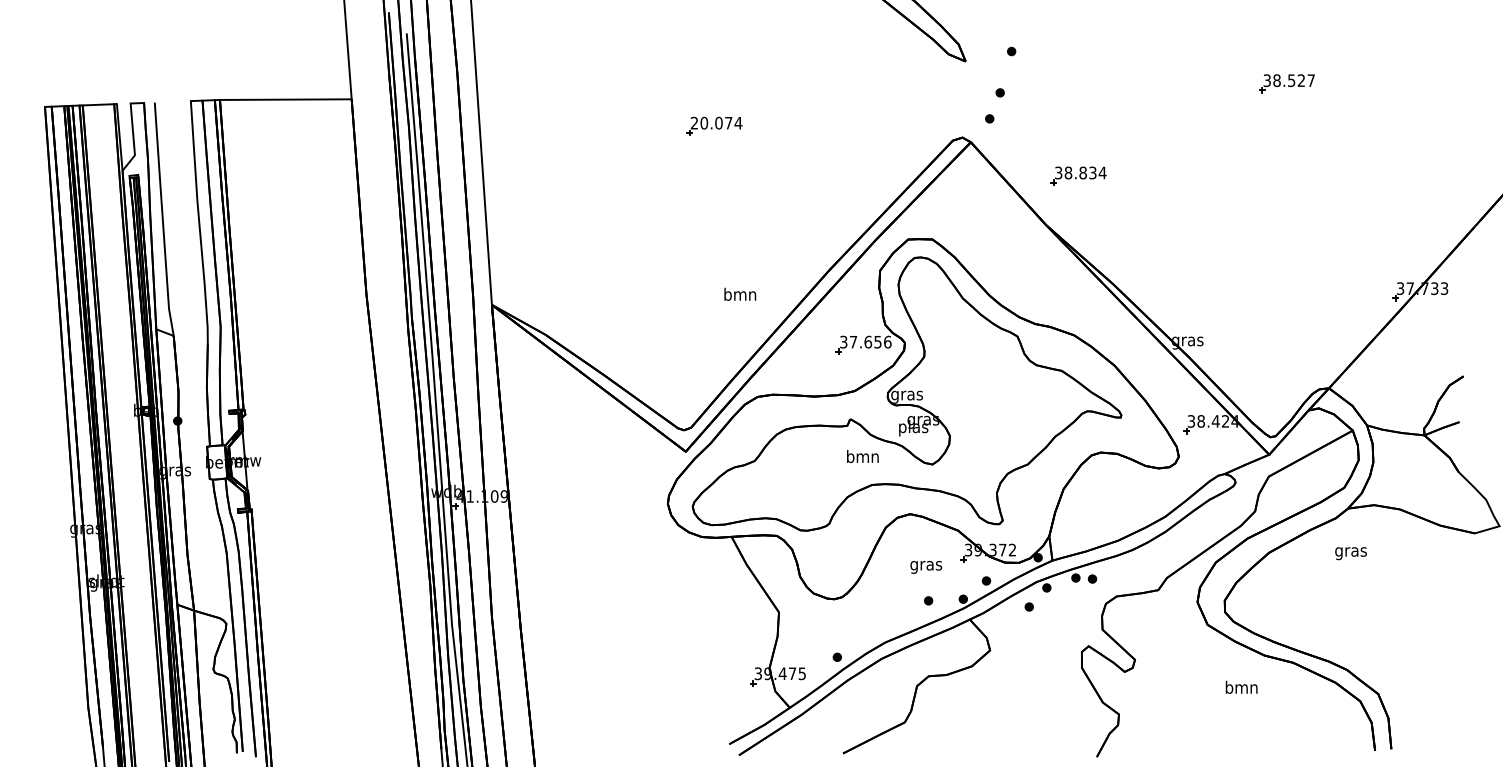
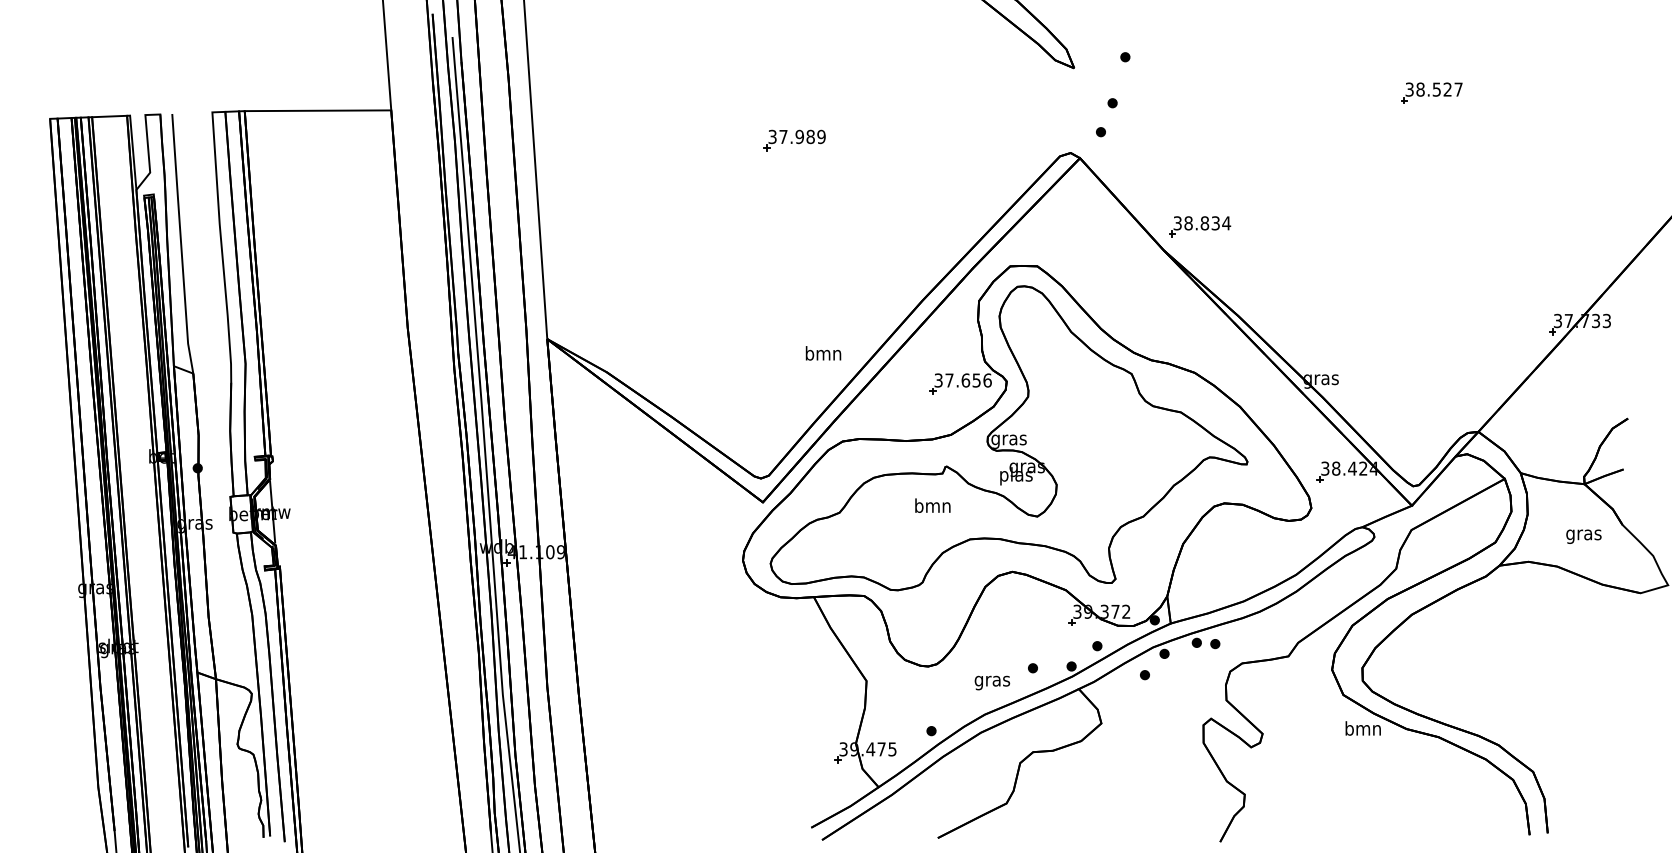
text: (715, 122) -> (796, 136), 20.074 -> 37.989
part: (1079, 175) -> (1200, 226), moved
text: (740, 294) -> (823, 353), moved
text: (862, 456) -> (932, 505), moved
text: (1350, 553) -> (1583, 536), moved
text: (926, 566) -> (992, 682), moved
text: (1241, 687) -> (1362, 728), moved

